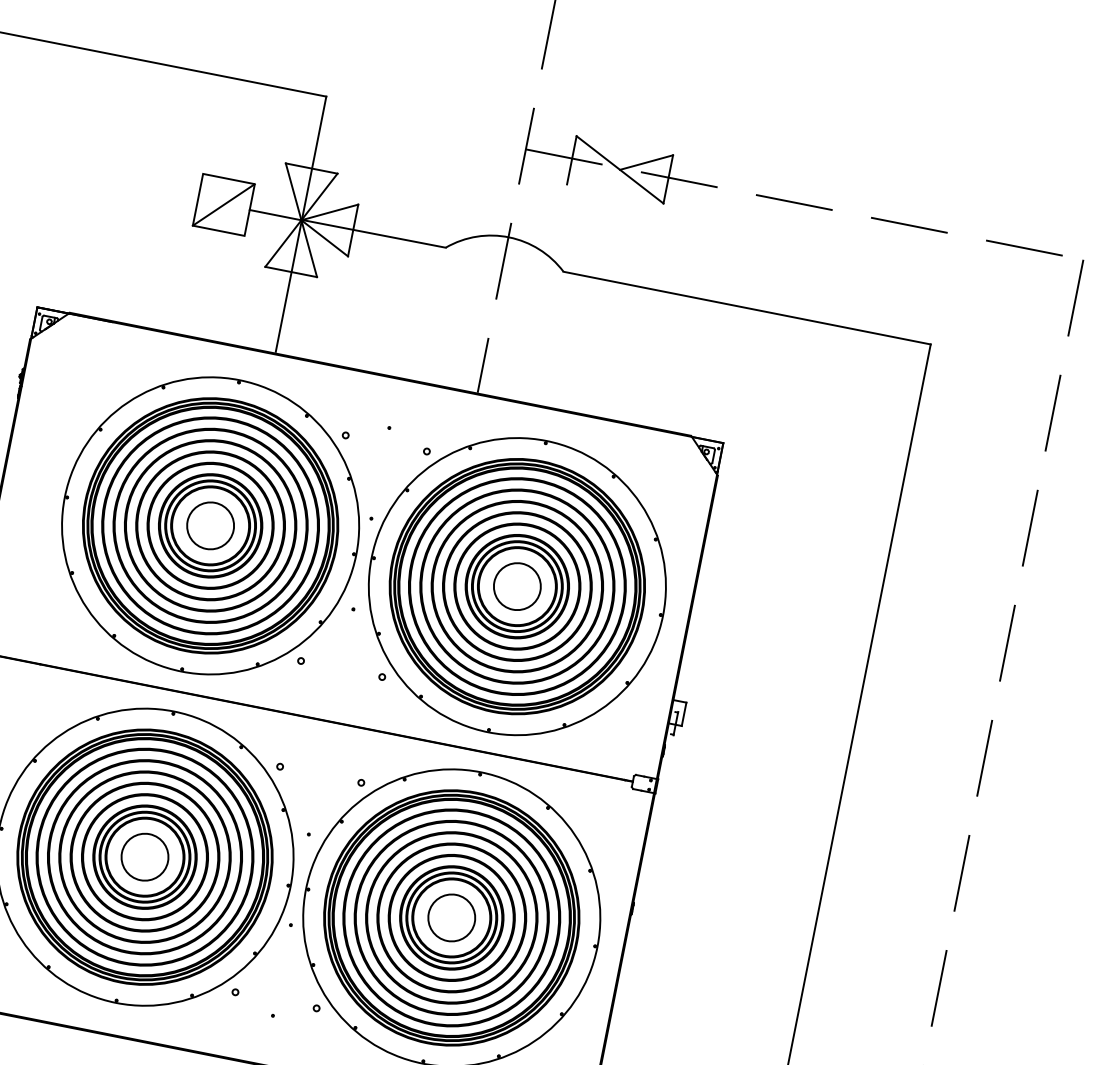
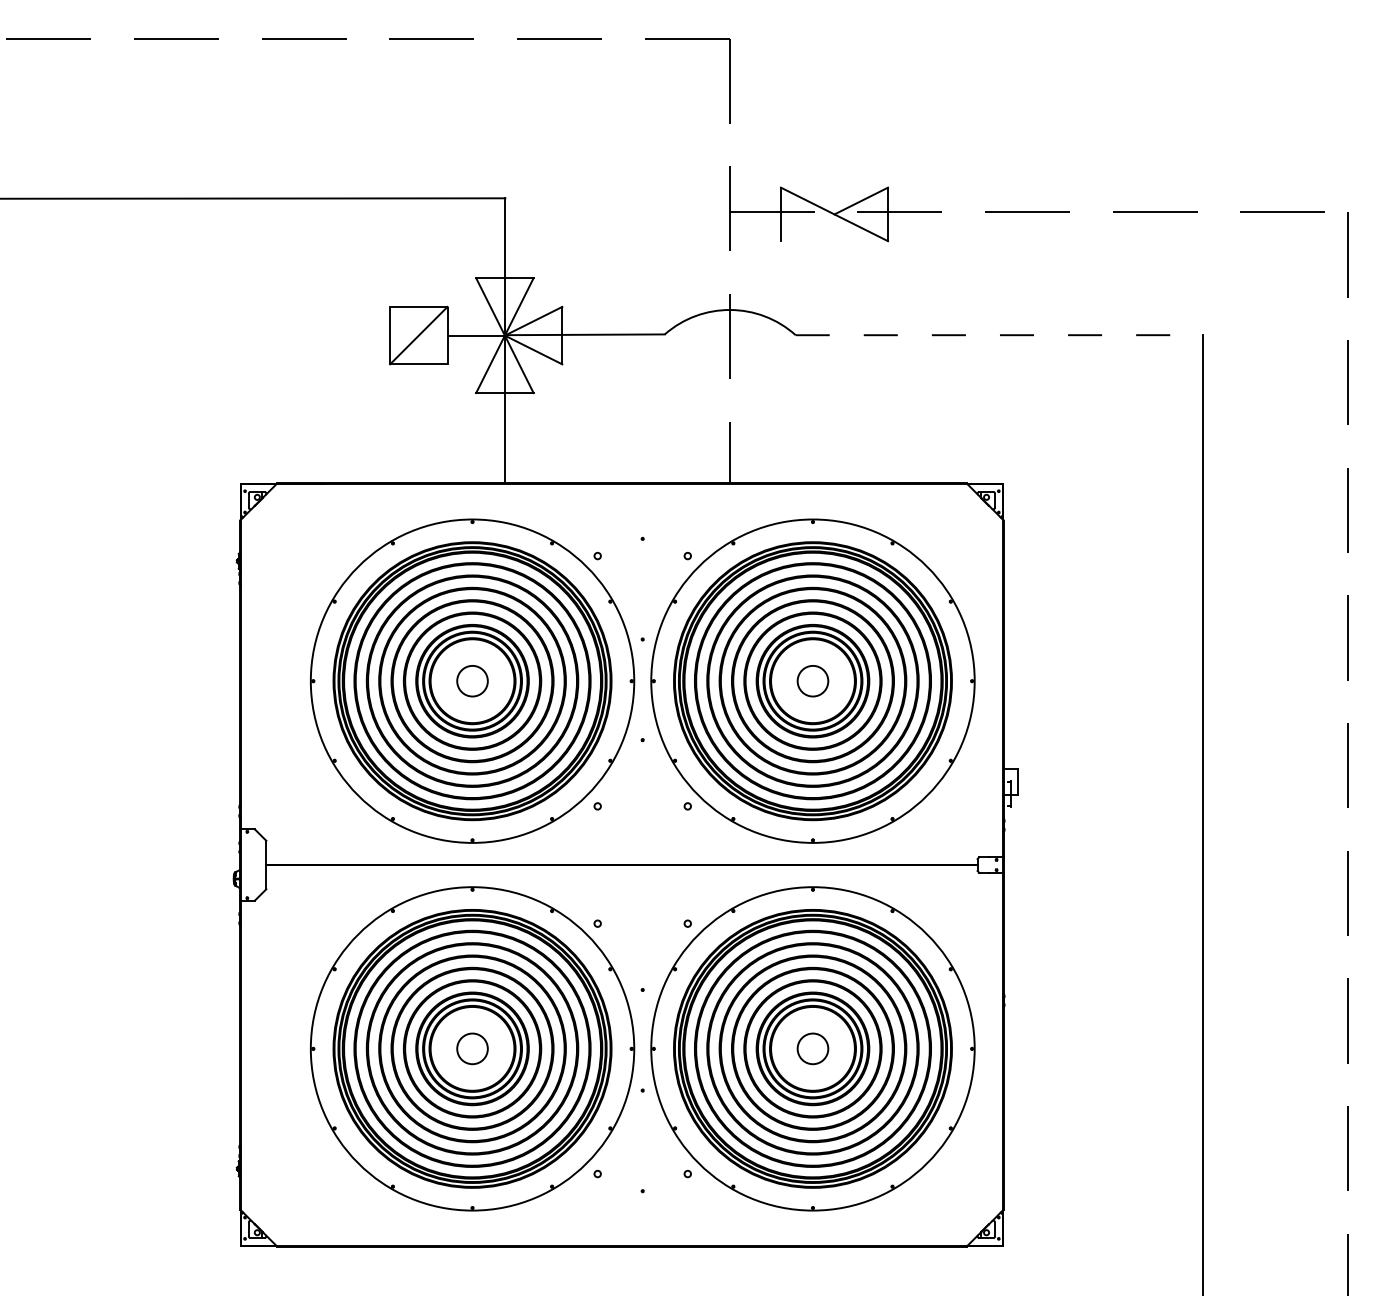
line: (747, 308) -> (999, 335), solid -> dashed
circle: (210, 525) -> (472, 680), size x0.6
circle: (517, 585) -> (812, 680), size x0.6
circle: (145, 856) -> (472, 1048), size x0.6
circle: (451, 917) -> (812, 1048), size x0.6

